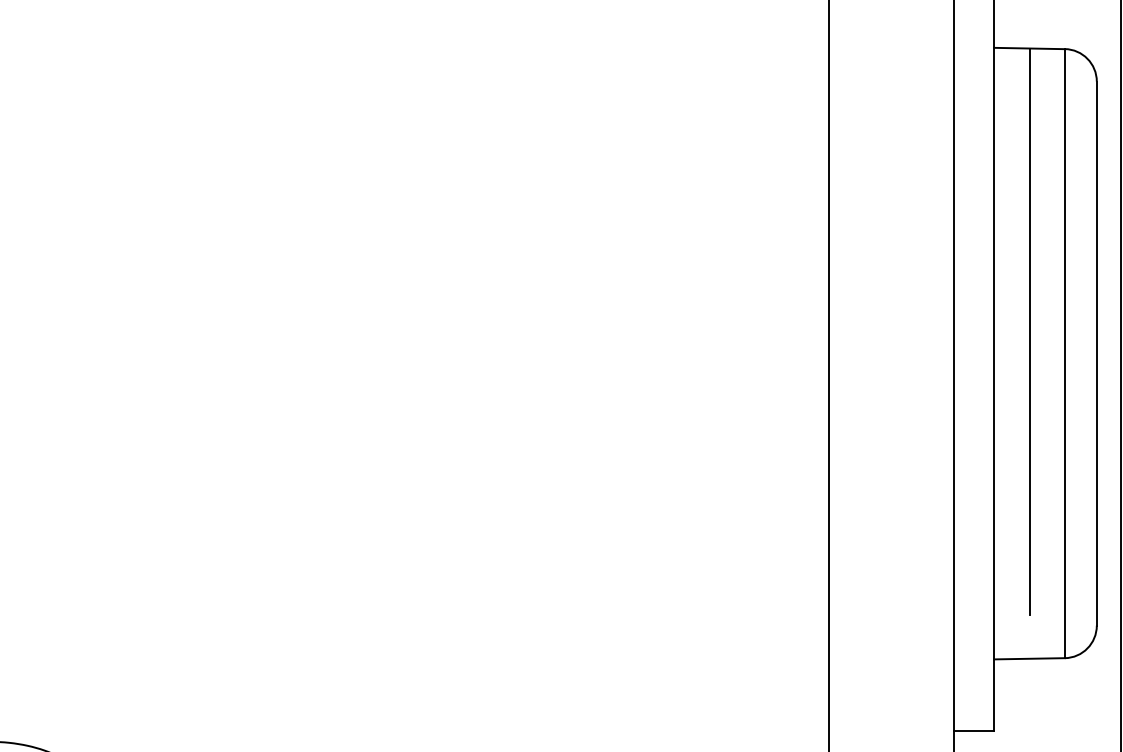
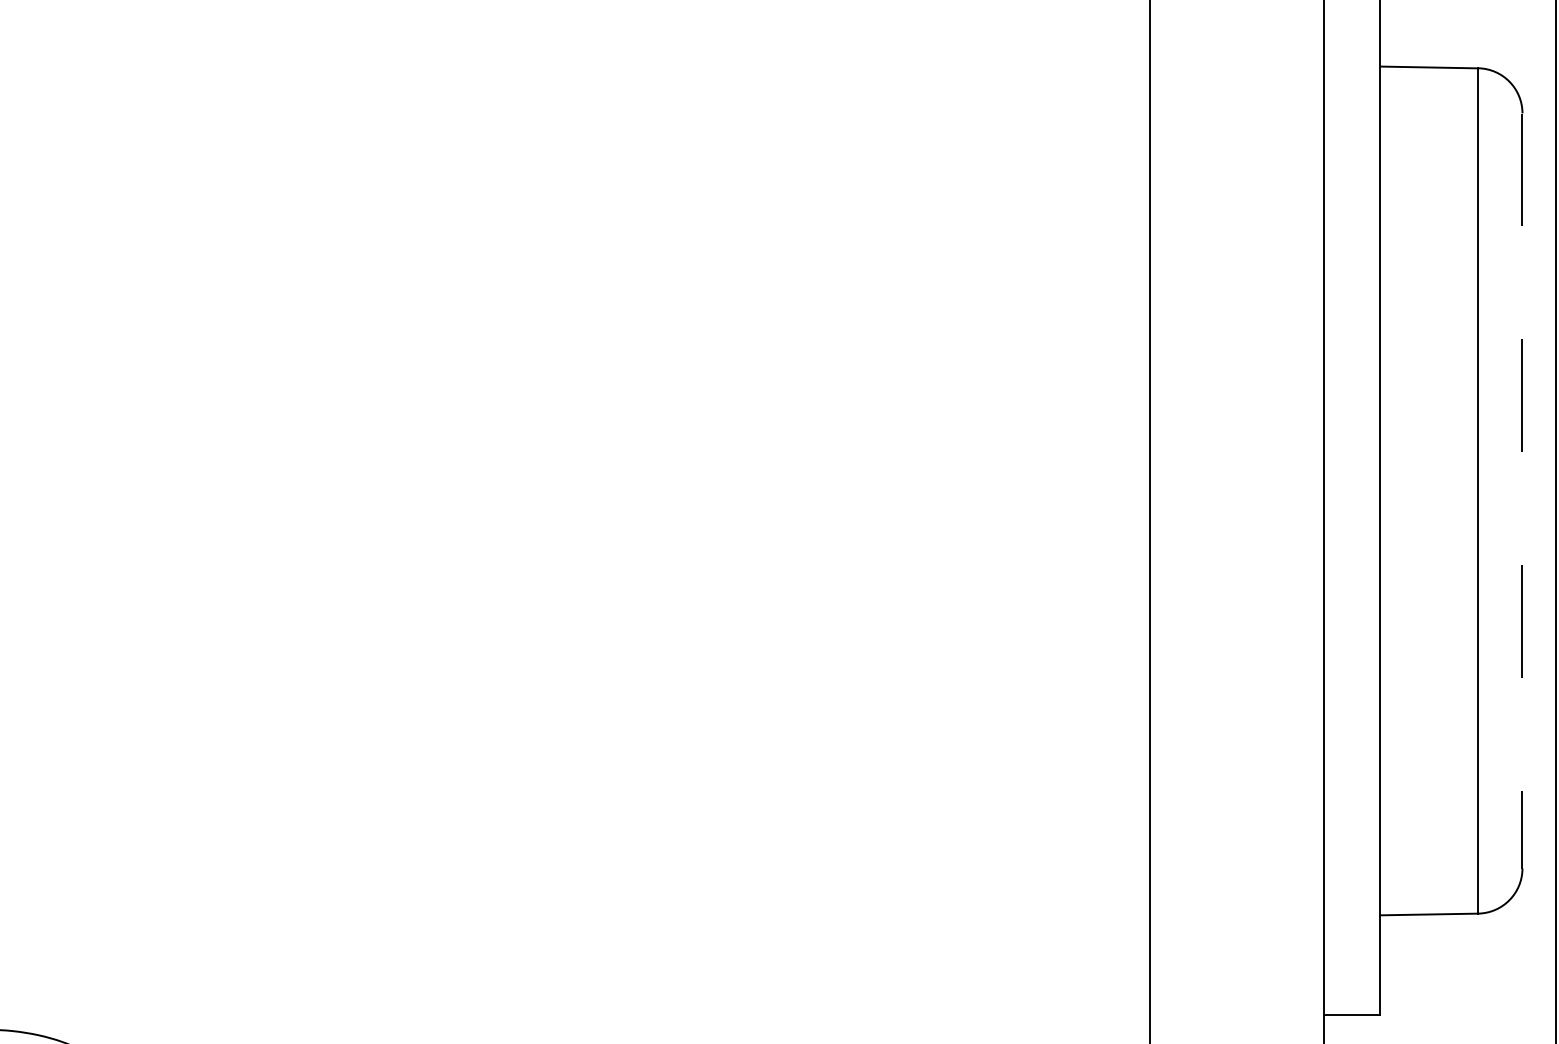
line: (1029, 331) -> (1429, 460), removed
line: (1096, 354) -> (1522, 491), solid -> dashed

